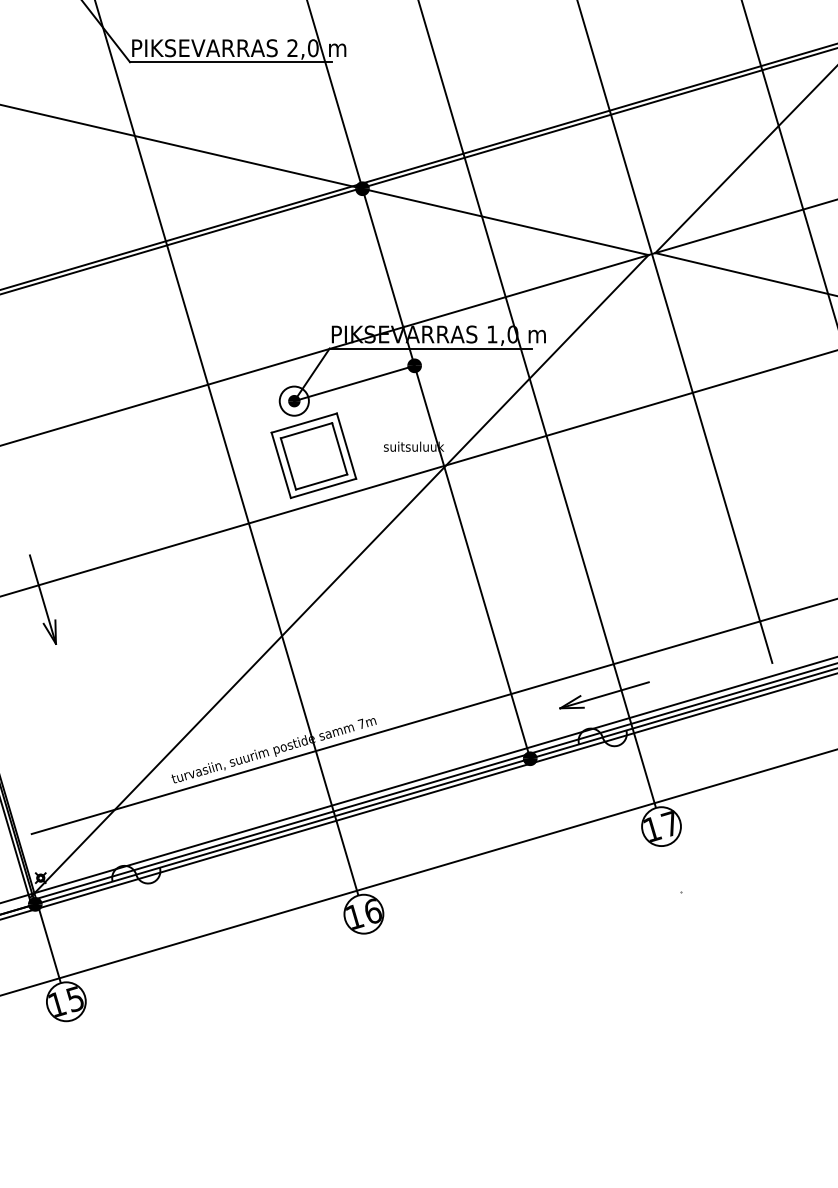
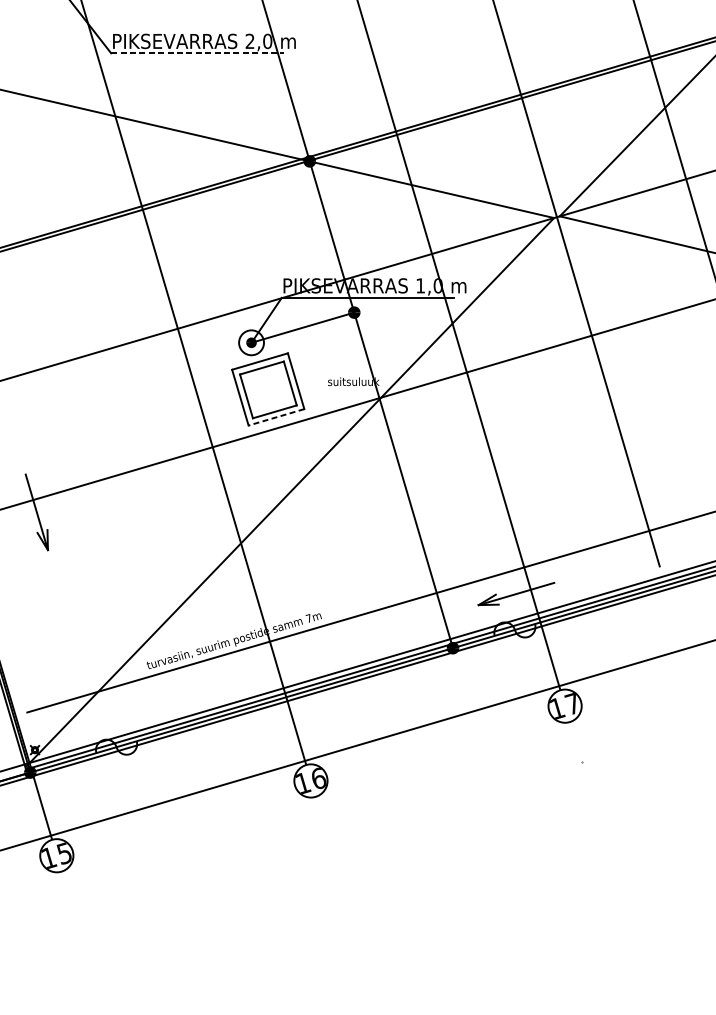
line: (231, 62) -> (197, 53), solid -> dashed
line: (323, 488) -> (276, 417), solid -> dashed

